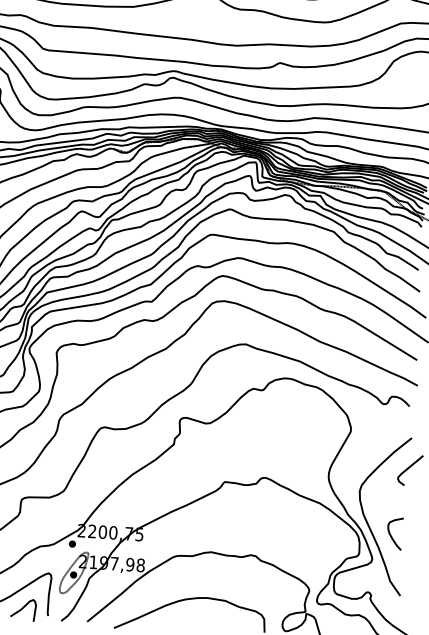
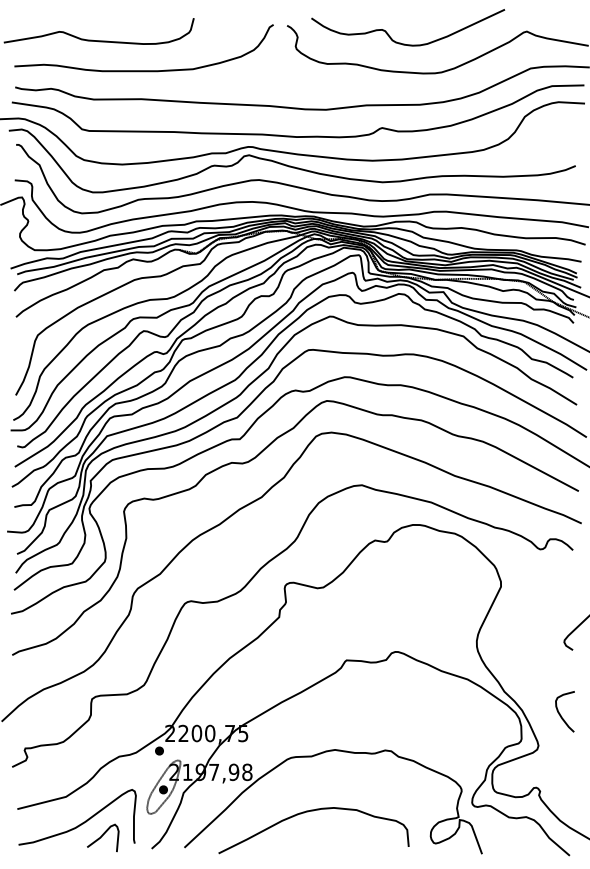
curve: (367, 521) -> (529, 698), removed

